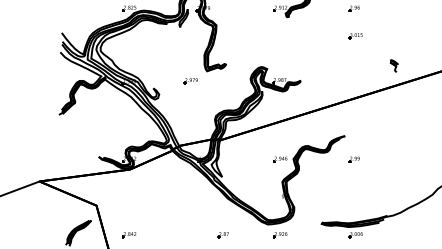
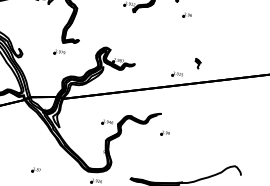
part: (355, 36) -> (177, 74), moved
part: (393, 65) -> (197, 63), moved
part: (190, 81) -> (59, 52), moved
part: (222, 235) -> (35, 170), moved

